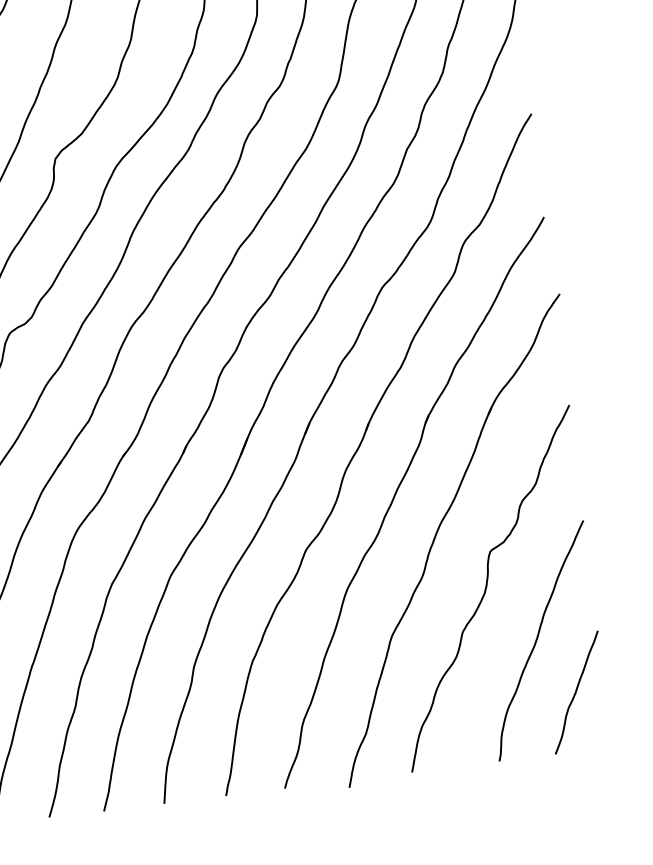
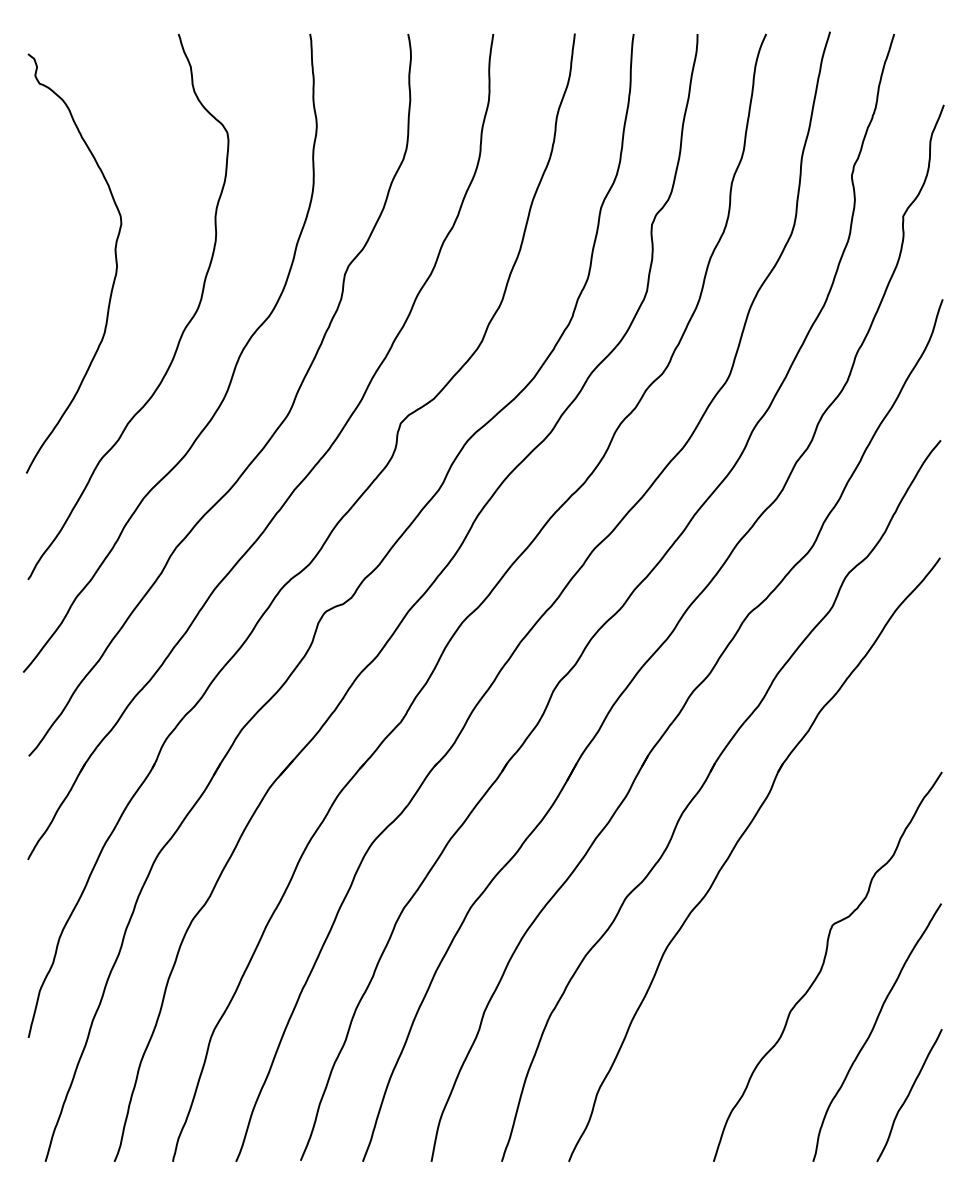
part: (437, 534) -> (775, 898), removed

